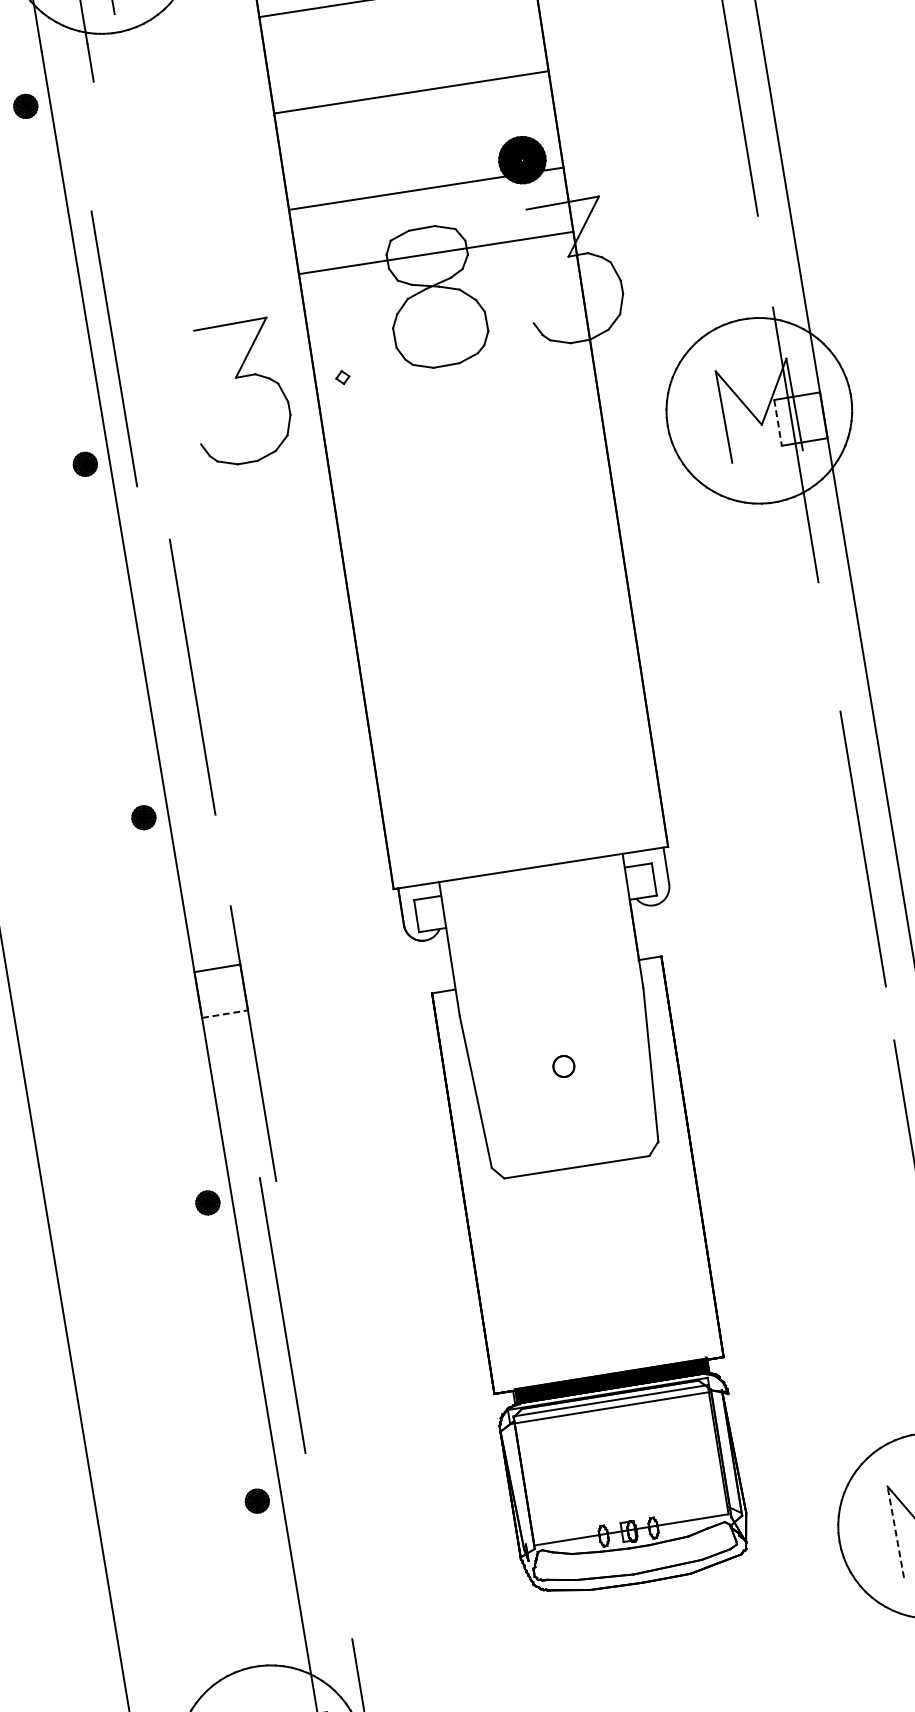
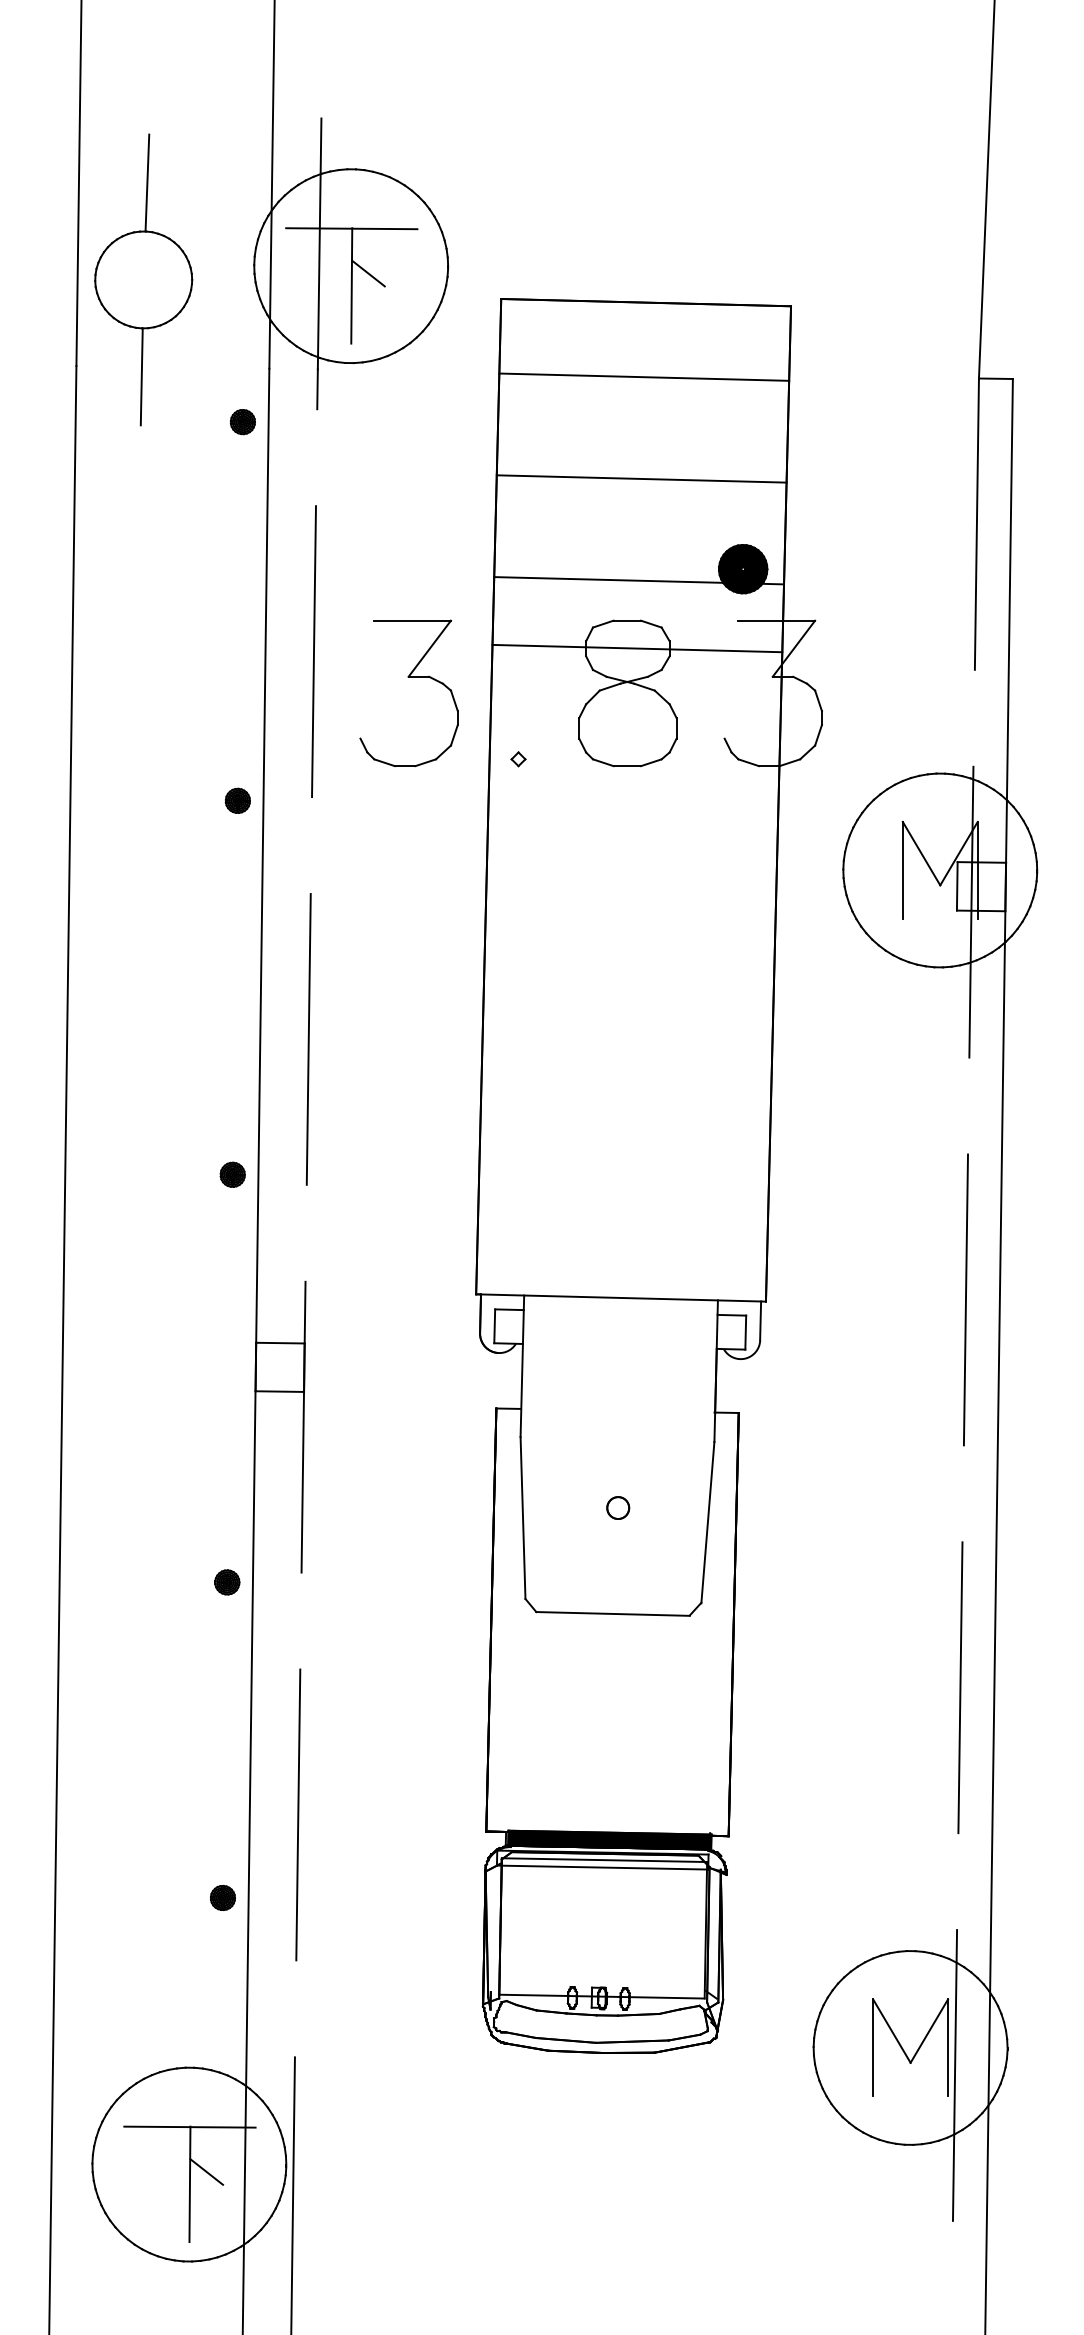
line: (113, 348) -> (313, 651), moved
part: (235, 378) -> (408, 677), moved
line: (778, 422) -> (957, 886), dashed -> solid
line: (862, 848) -> (965, 1299), moved
line: (225, 1013) -> (280, 1391), dashed -> solid
line: (282, 1315) -> (298, 1814), moved
line: (896, 1531) -> (873, 2047), dashed -> solid

